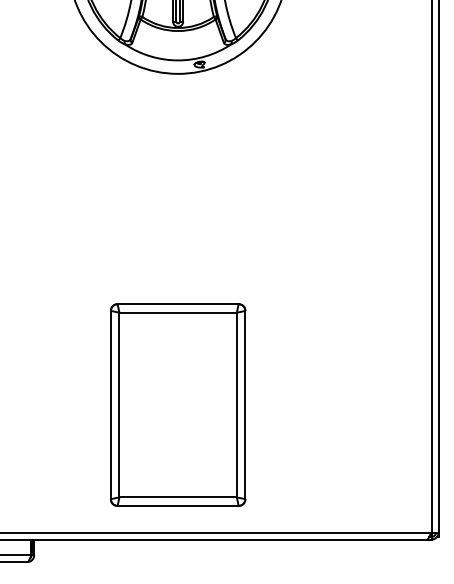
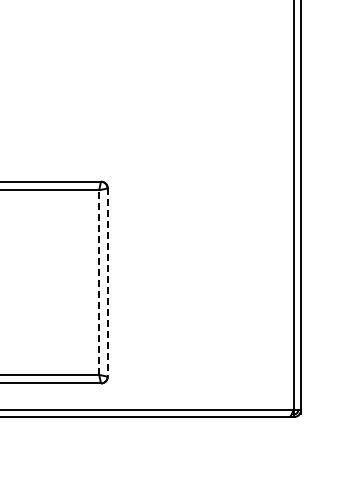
line: (236, 404) -> (98, 282), solid -> dashed
line: (245, 405) -> (107, 283), solid -> dashed

